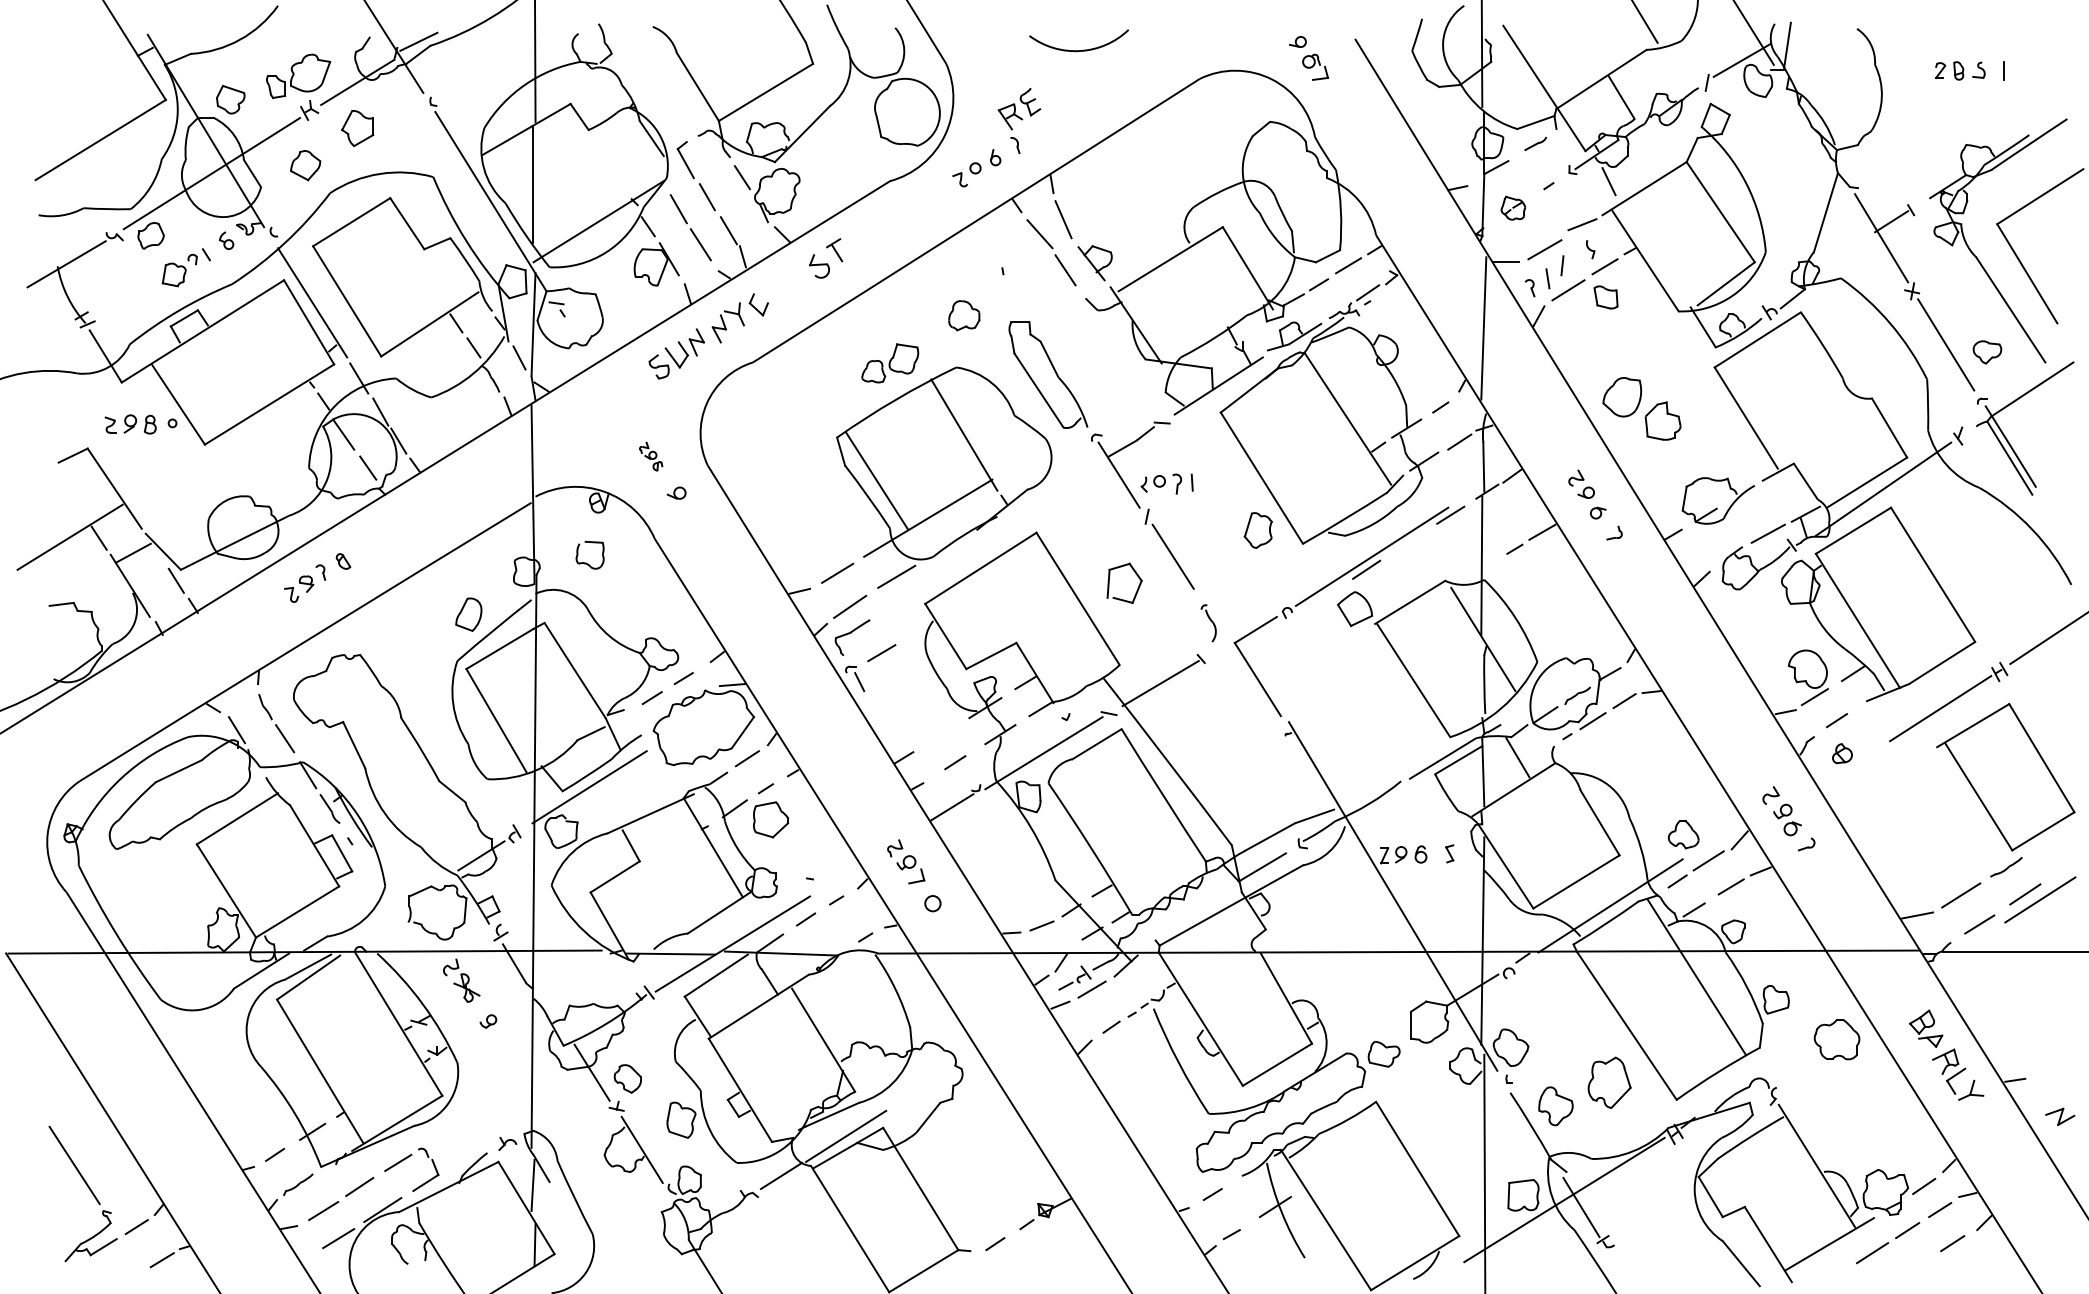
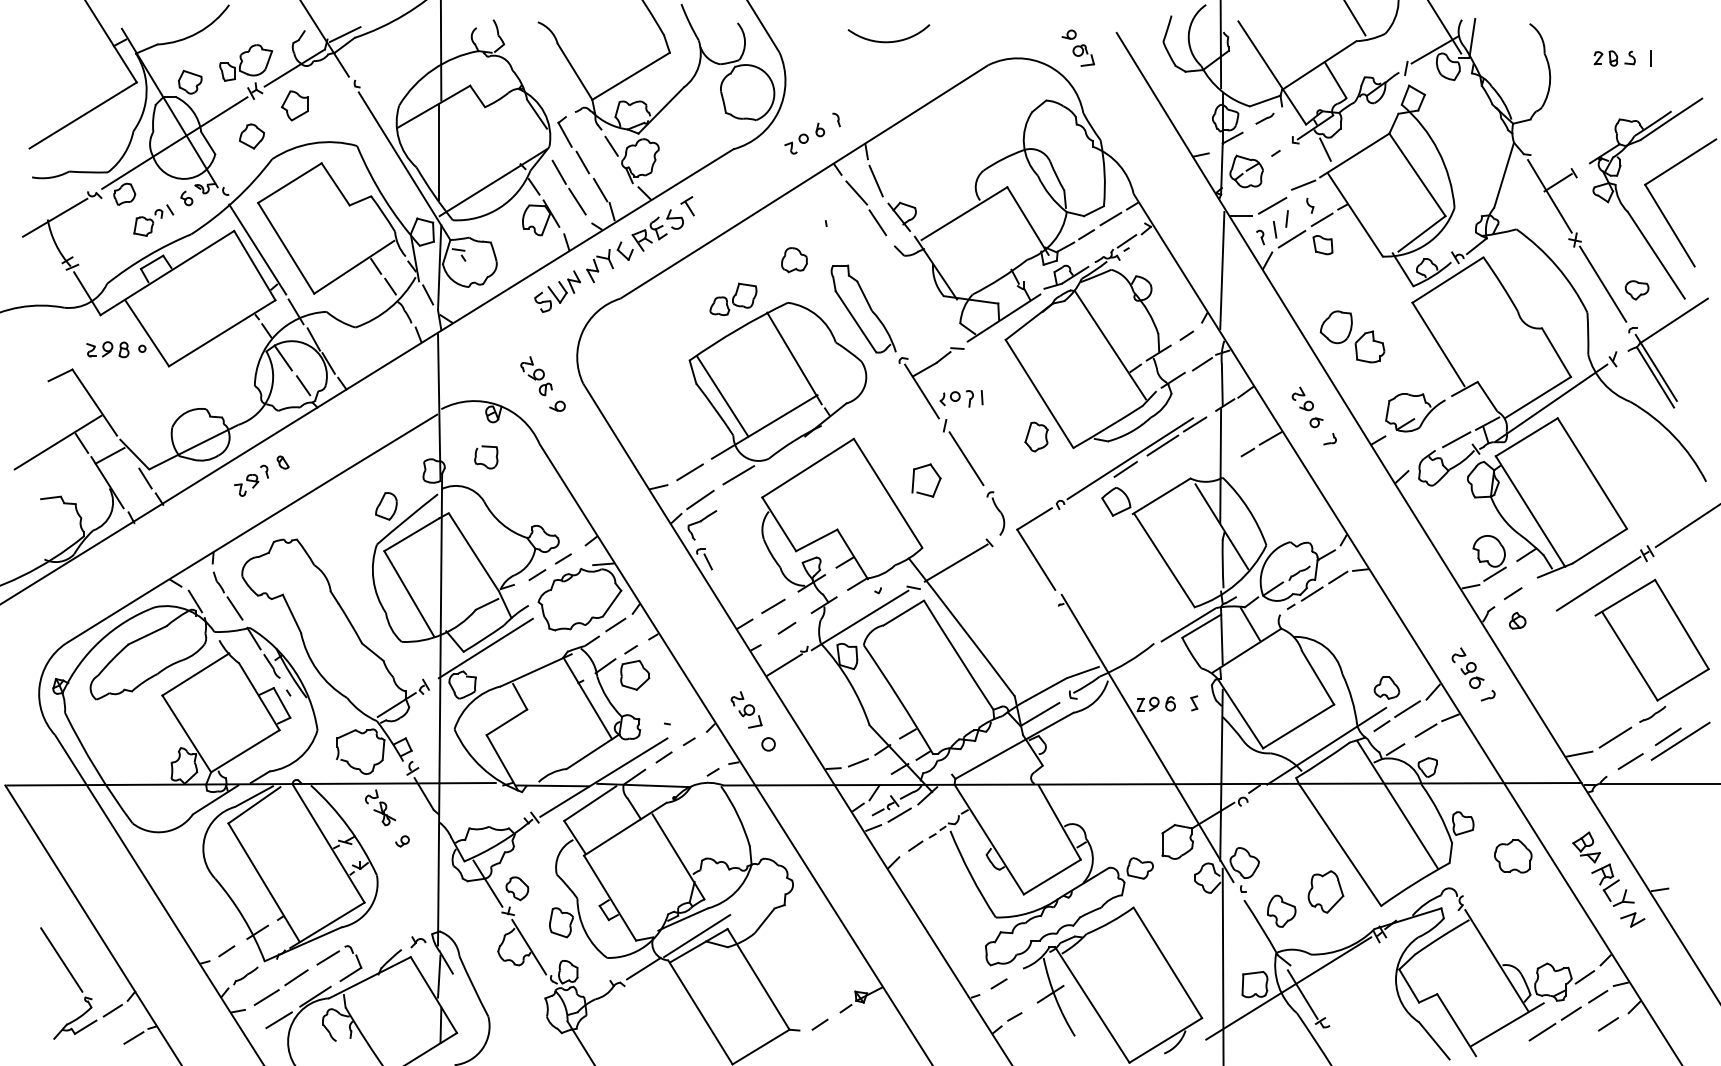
part: (1019, 108) -> (649, 233), moved
part: (1513, 208) -> (1246, 171), size x1.67
part: (650, 456) -> (536, 376), size x1.67
line: (1411, 540) -> (1162, 445), added
part: (1208, 623) -> (995, 513), size x1.43
line: (881, 653) -> (773, 606), moved
part: (2060, 1116) -> (1633, 919), moved

